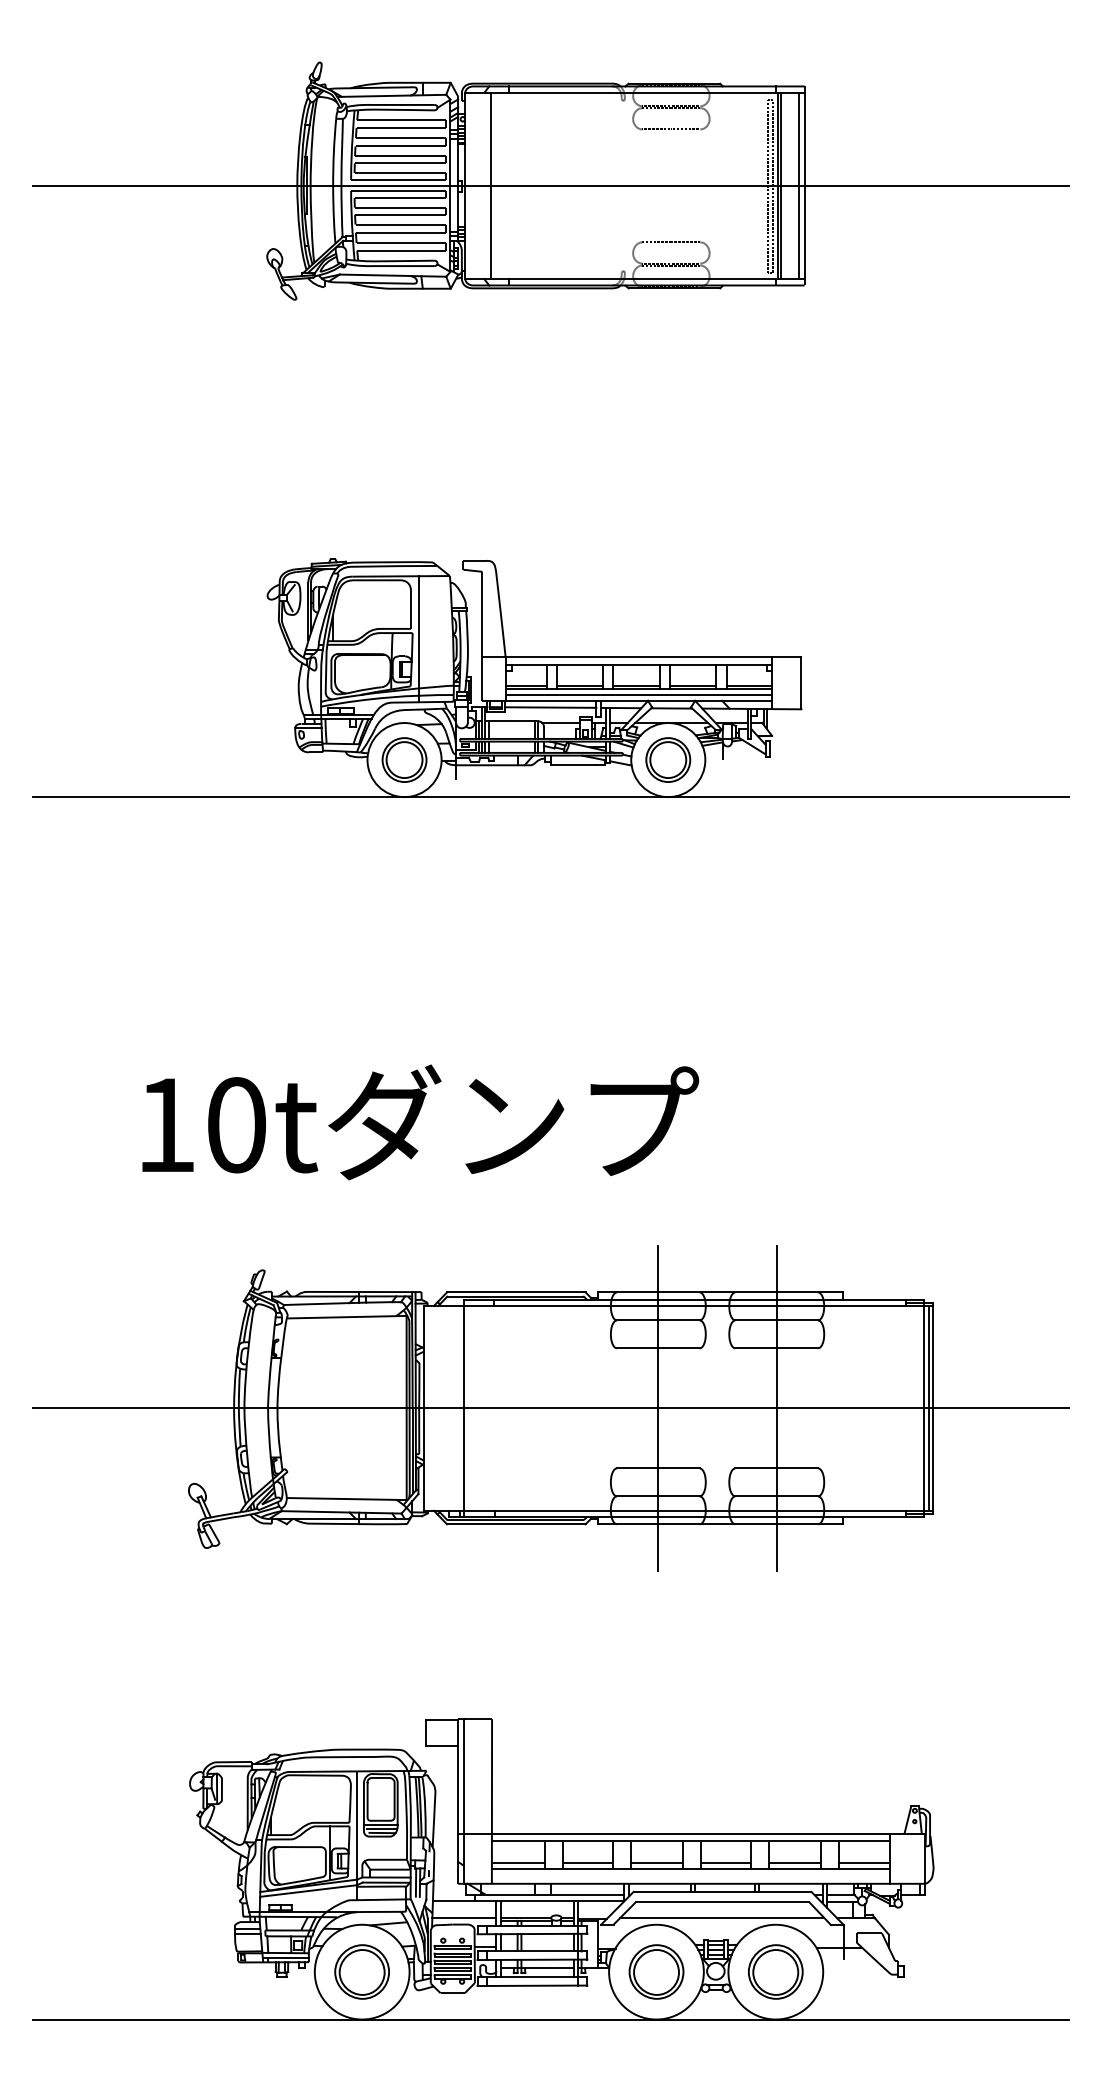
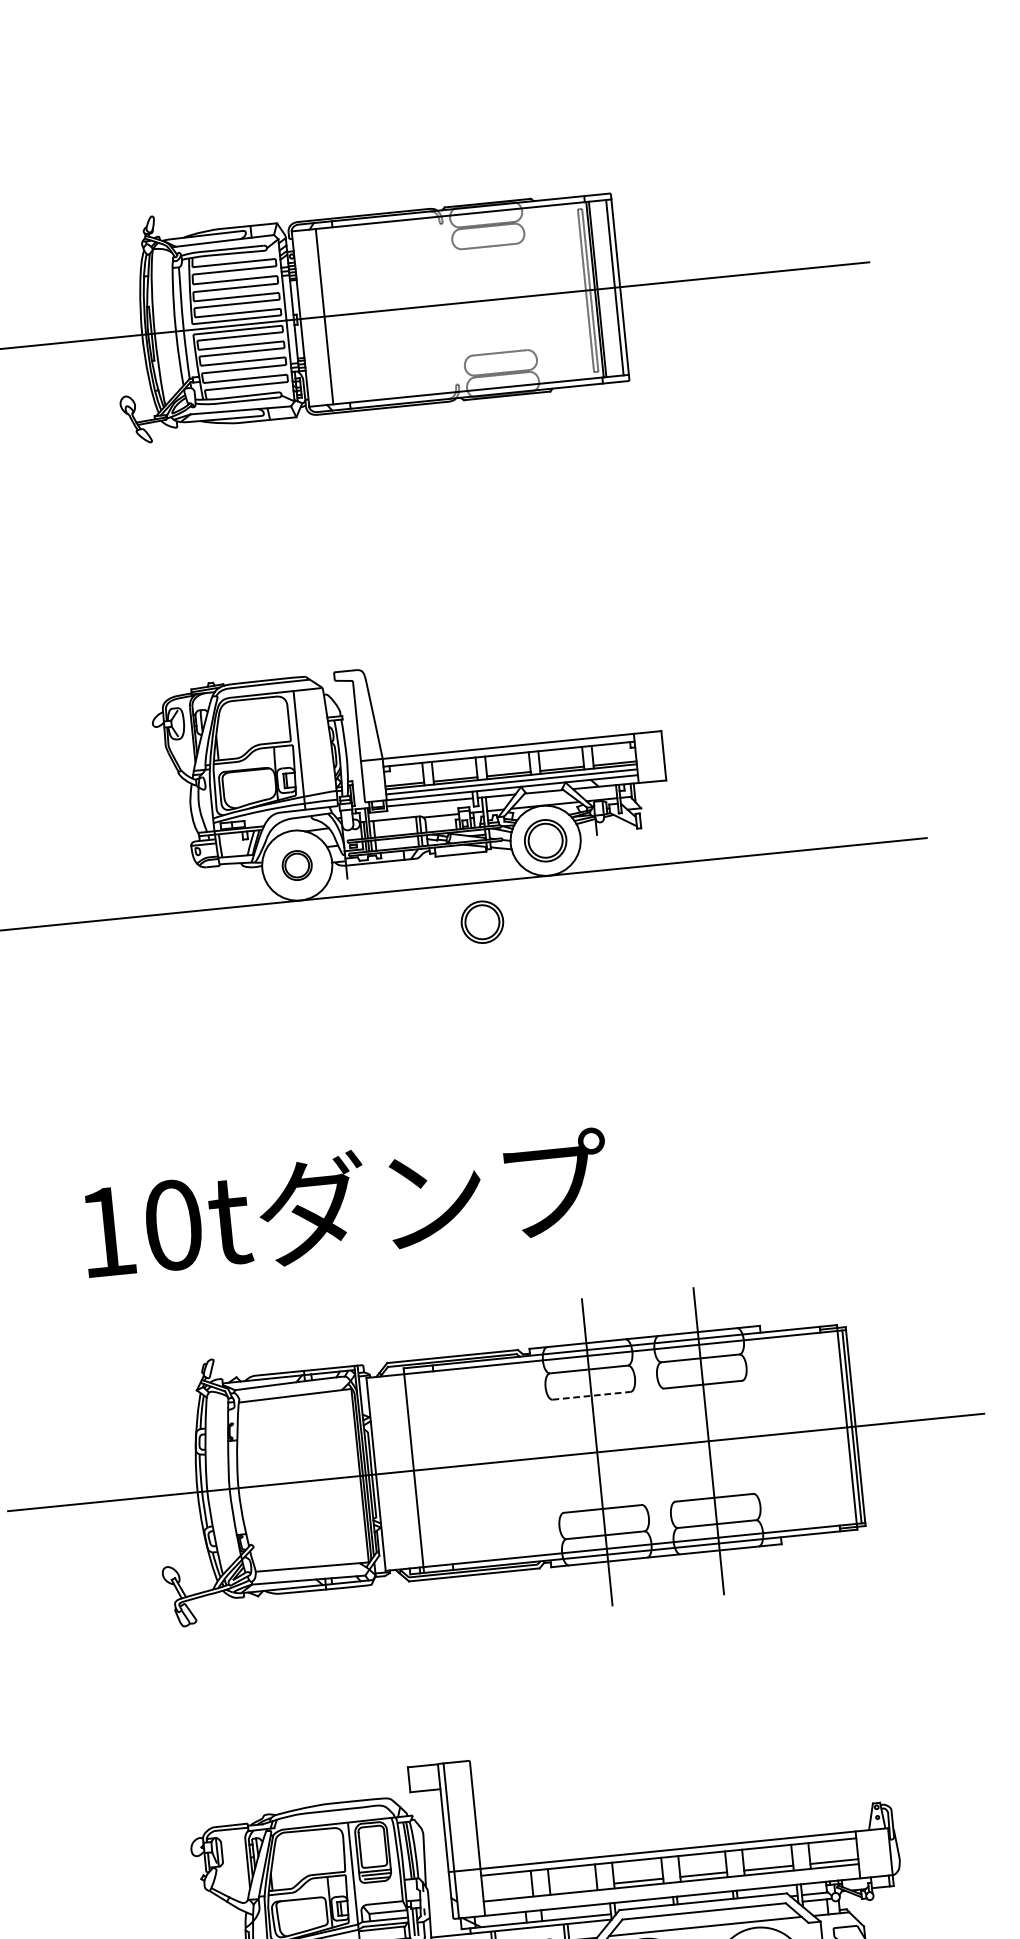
part: (404, 759) -> (297, 865), size x0.7
part: (593, 838) -> (482, 921), added
line: (658, 1348) -> (591, 1395), solid -> dashed
line: (517, 1863) -> (507, 1894), removed
line: (587, 1863) -> (573, 1887), removed

